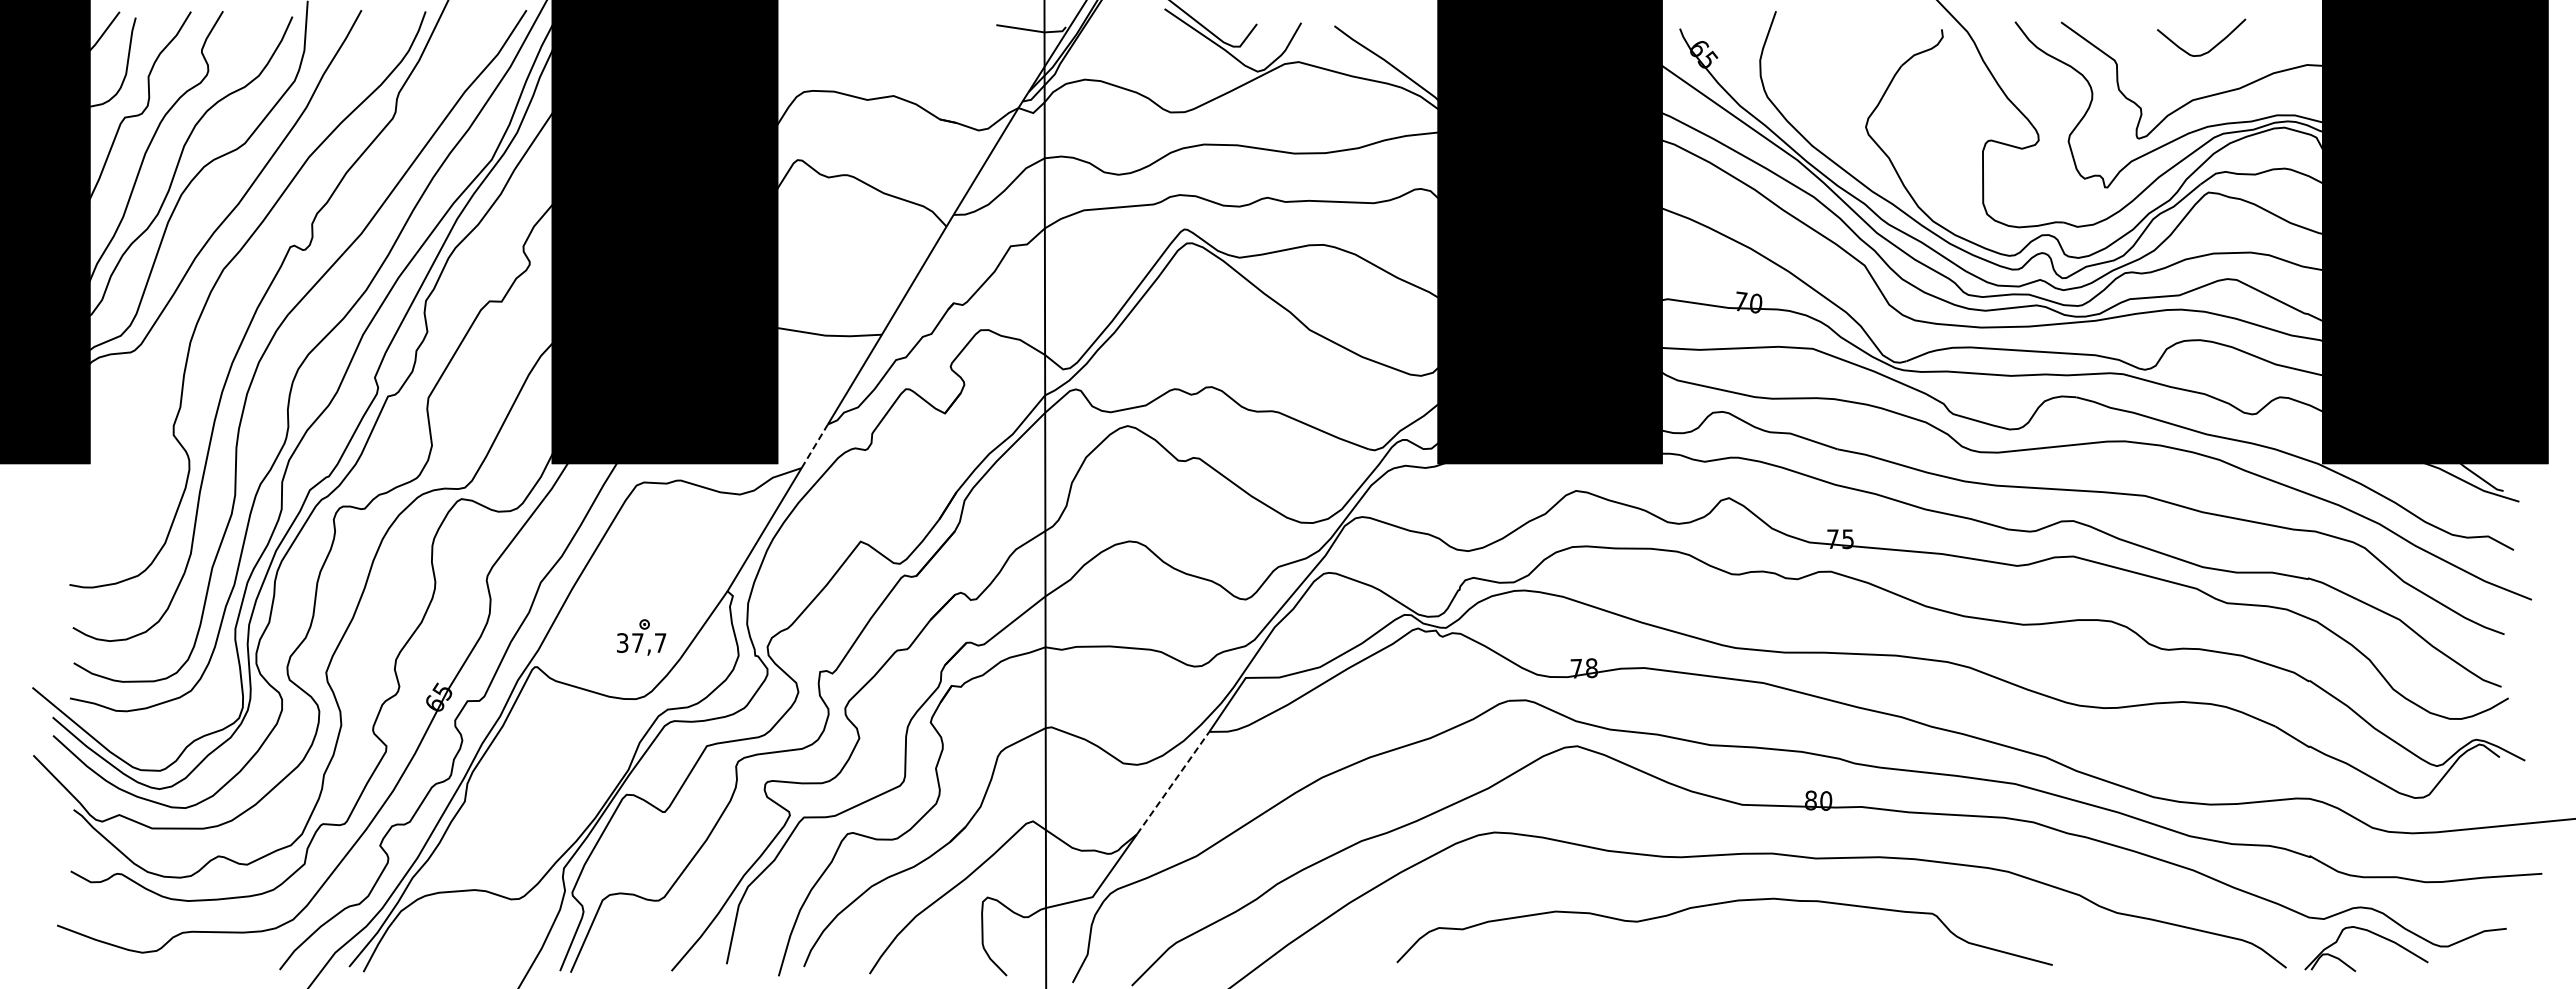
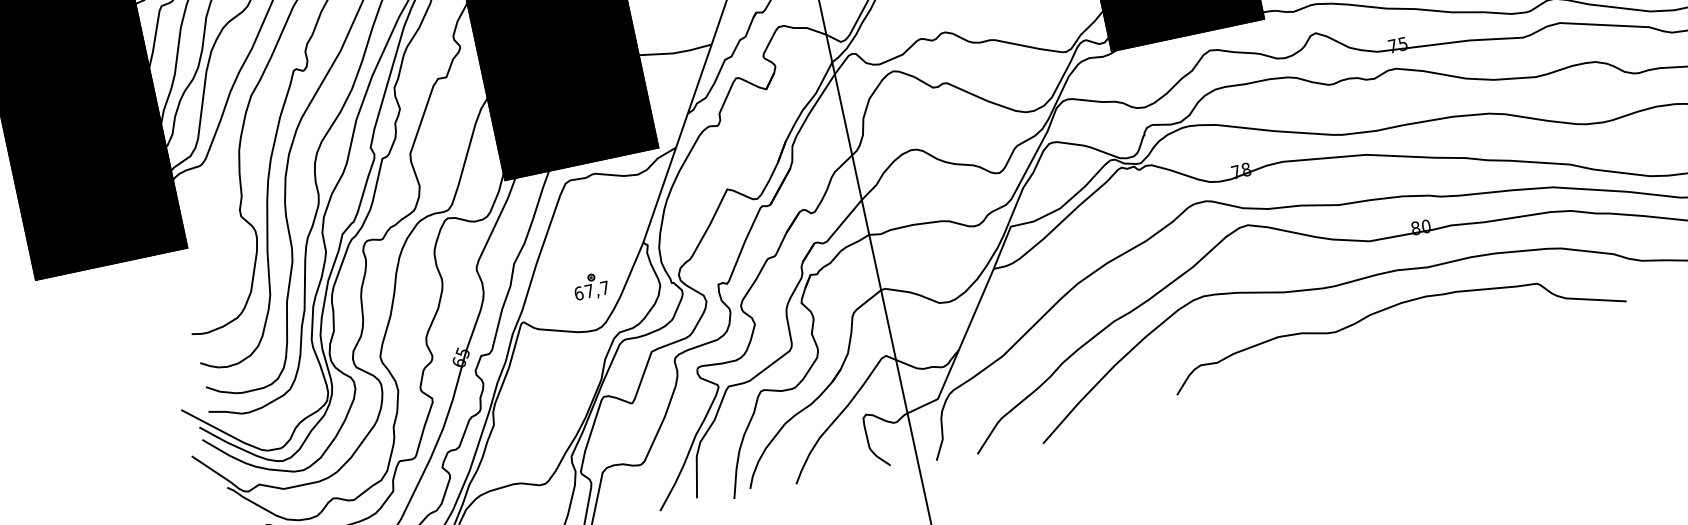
line: (815, 445) -> (682, 130), dashed -> solid
text: (622, 643) -> (578, 293), 37,7 -> 67,7
line: (1173, 783) -> (976, 309), dashed -> solid
curve: (1720, 904) -> (1390, 308), moved

